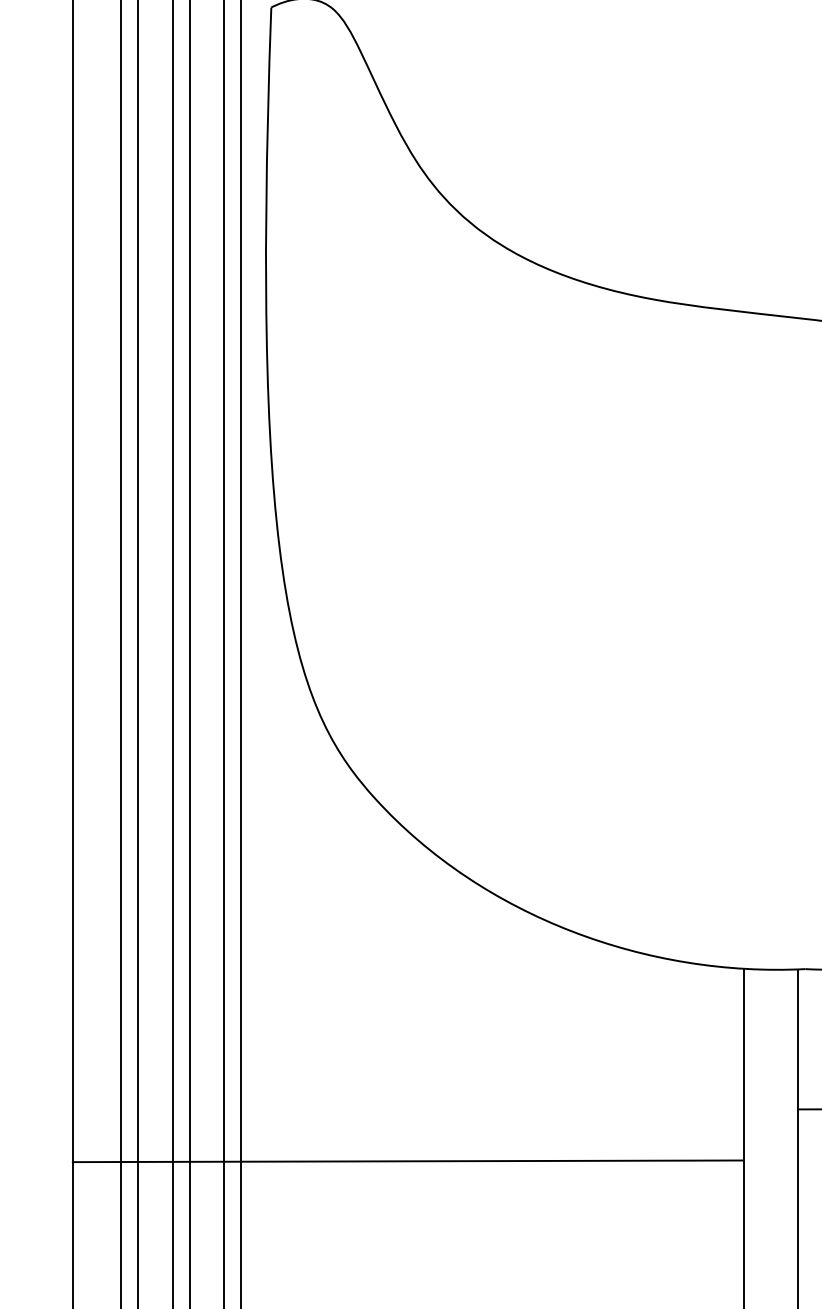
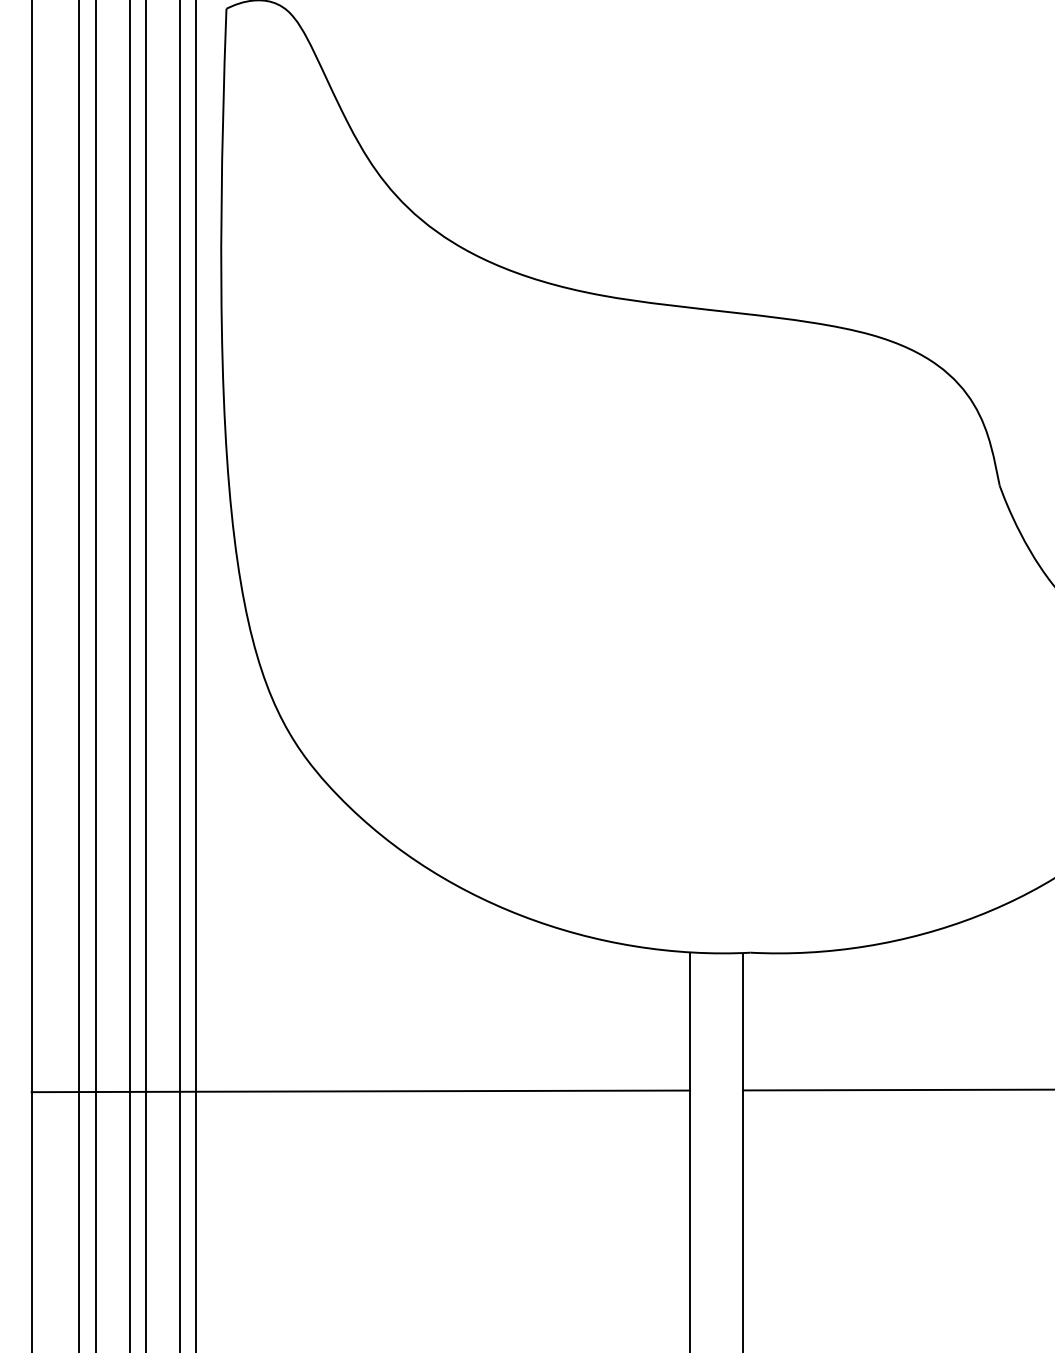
line: (407, 1161) -> (360, 1091), moved

